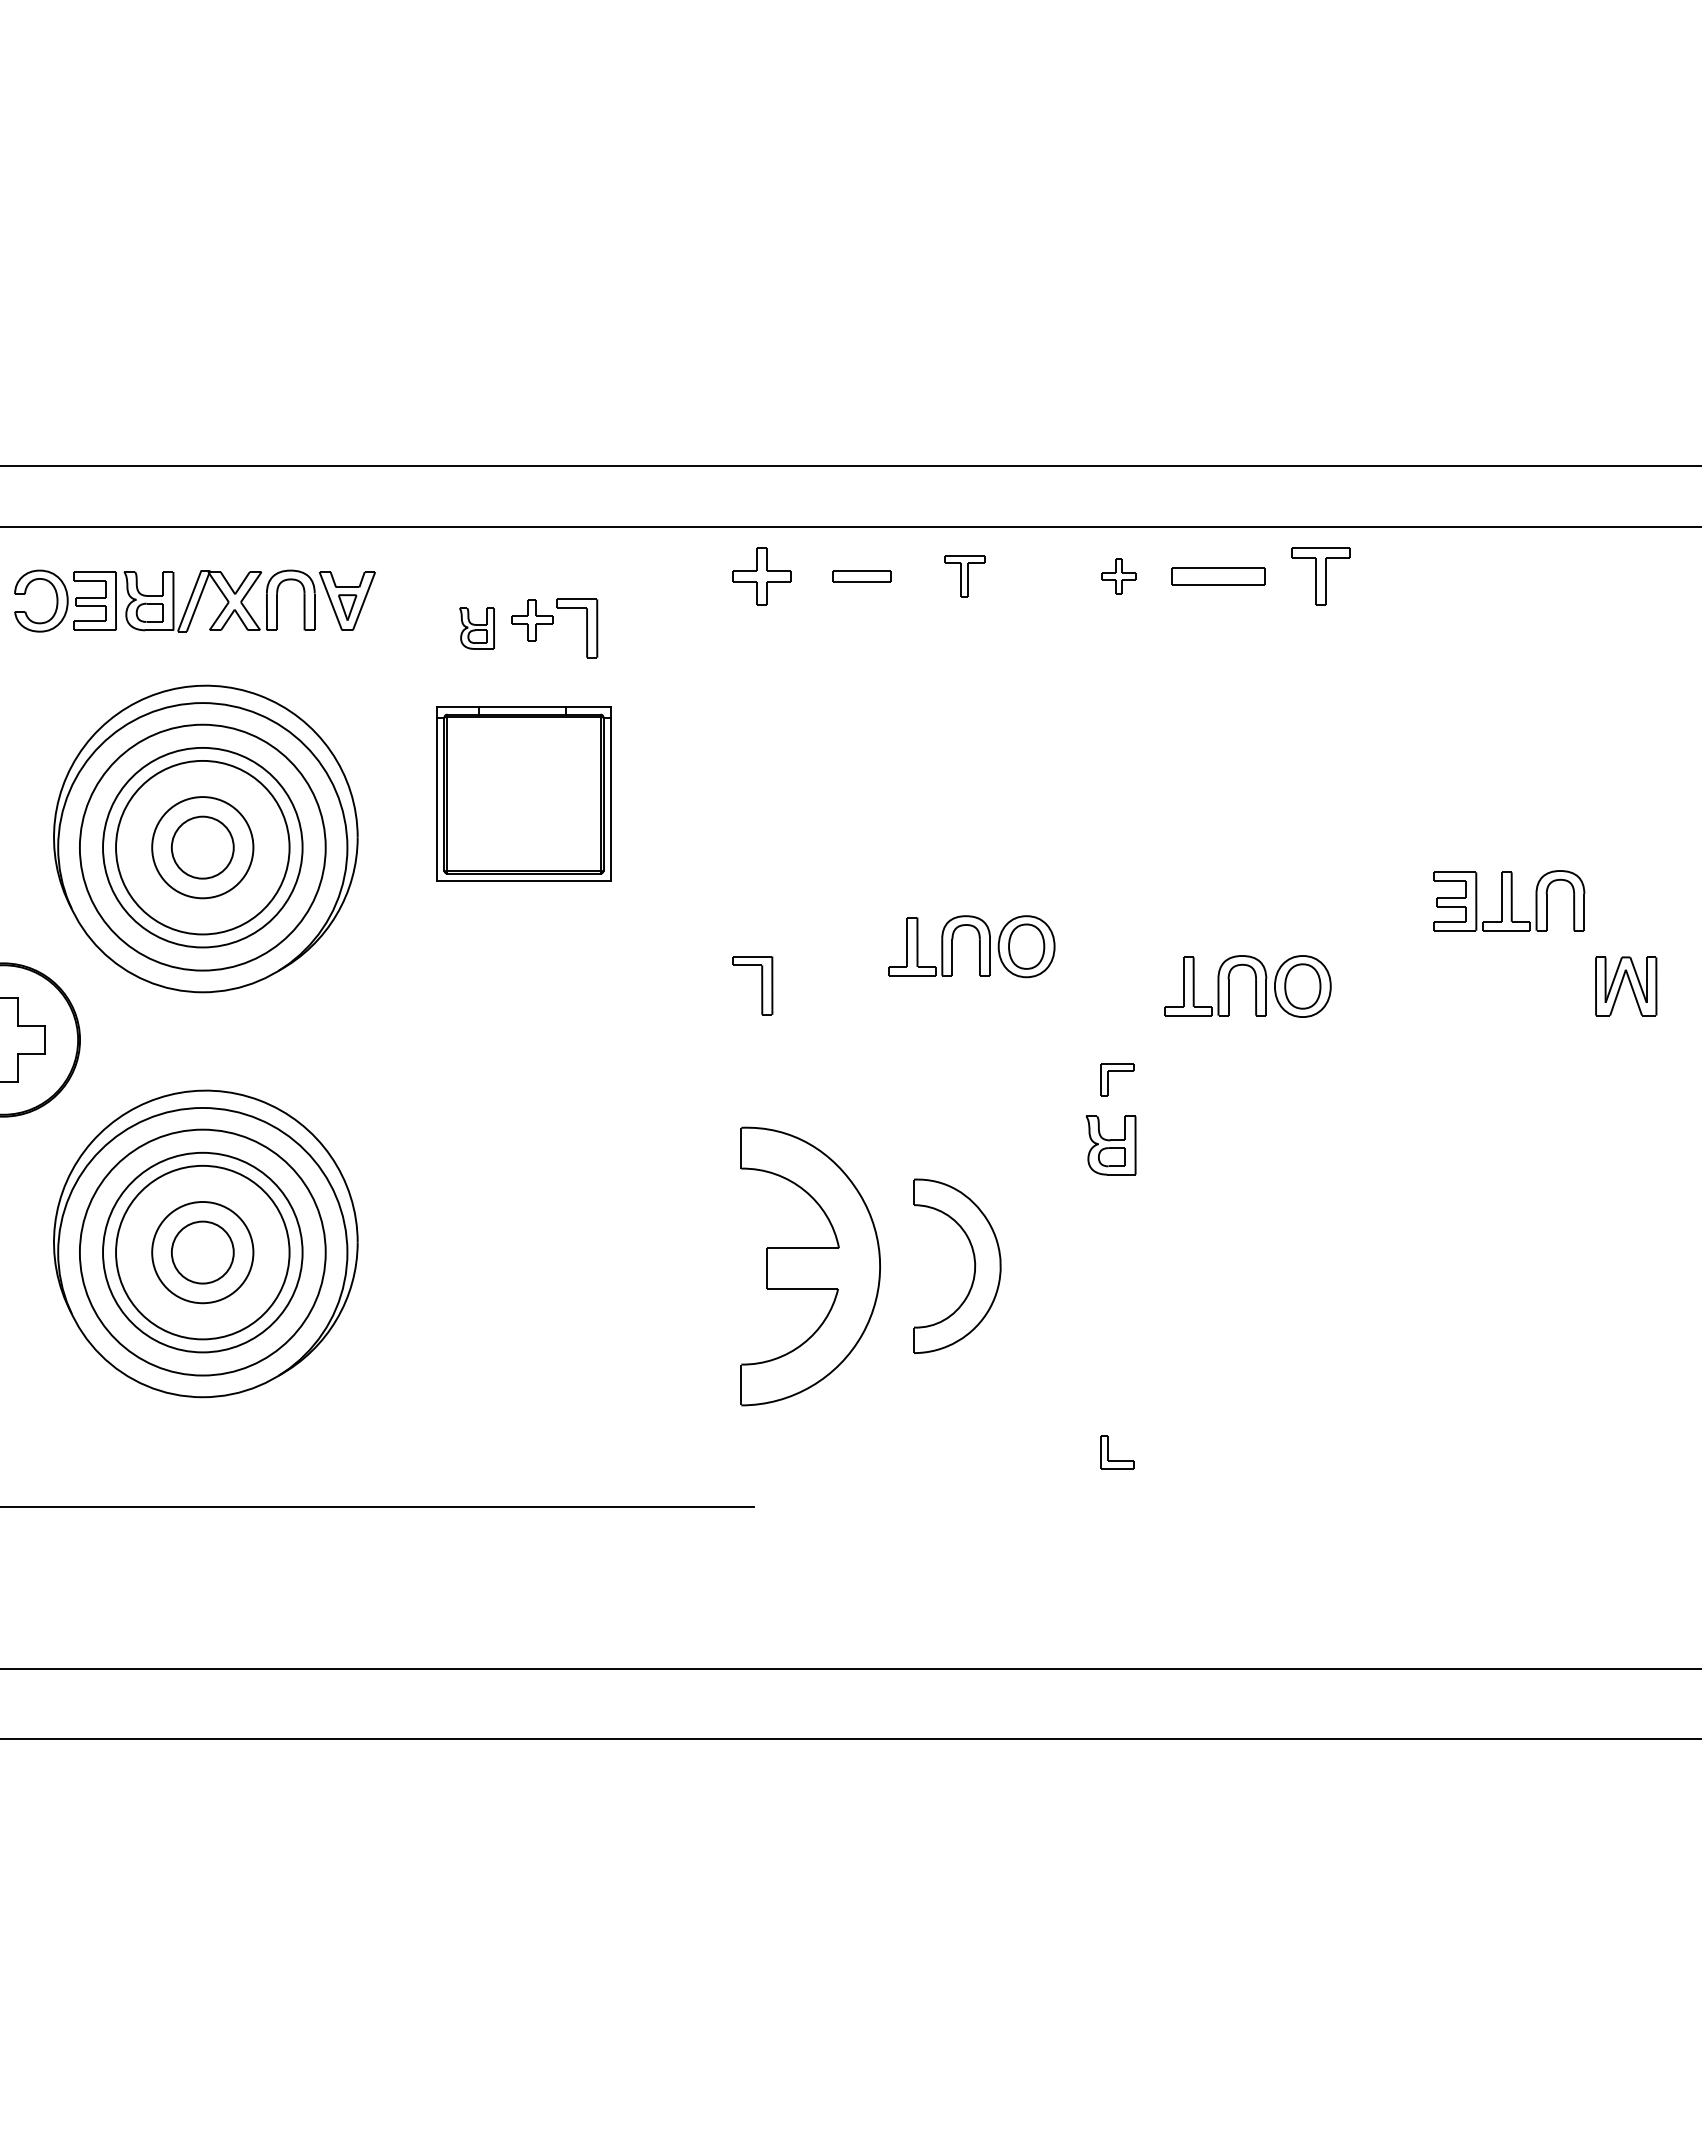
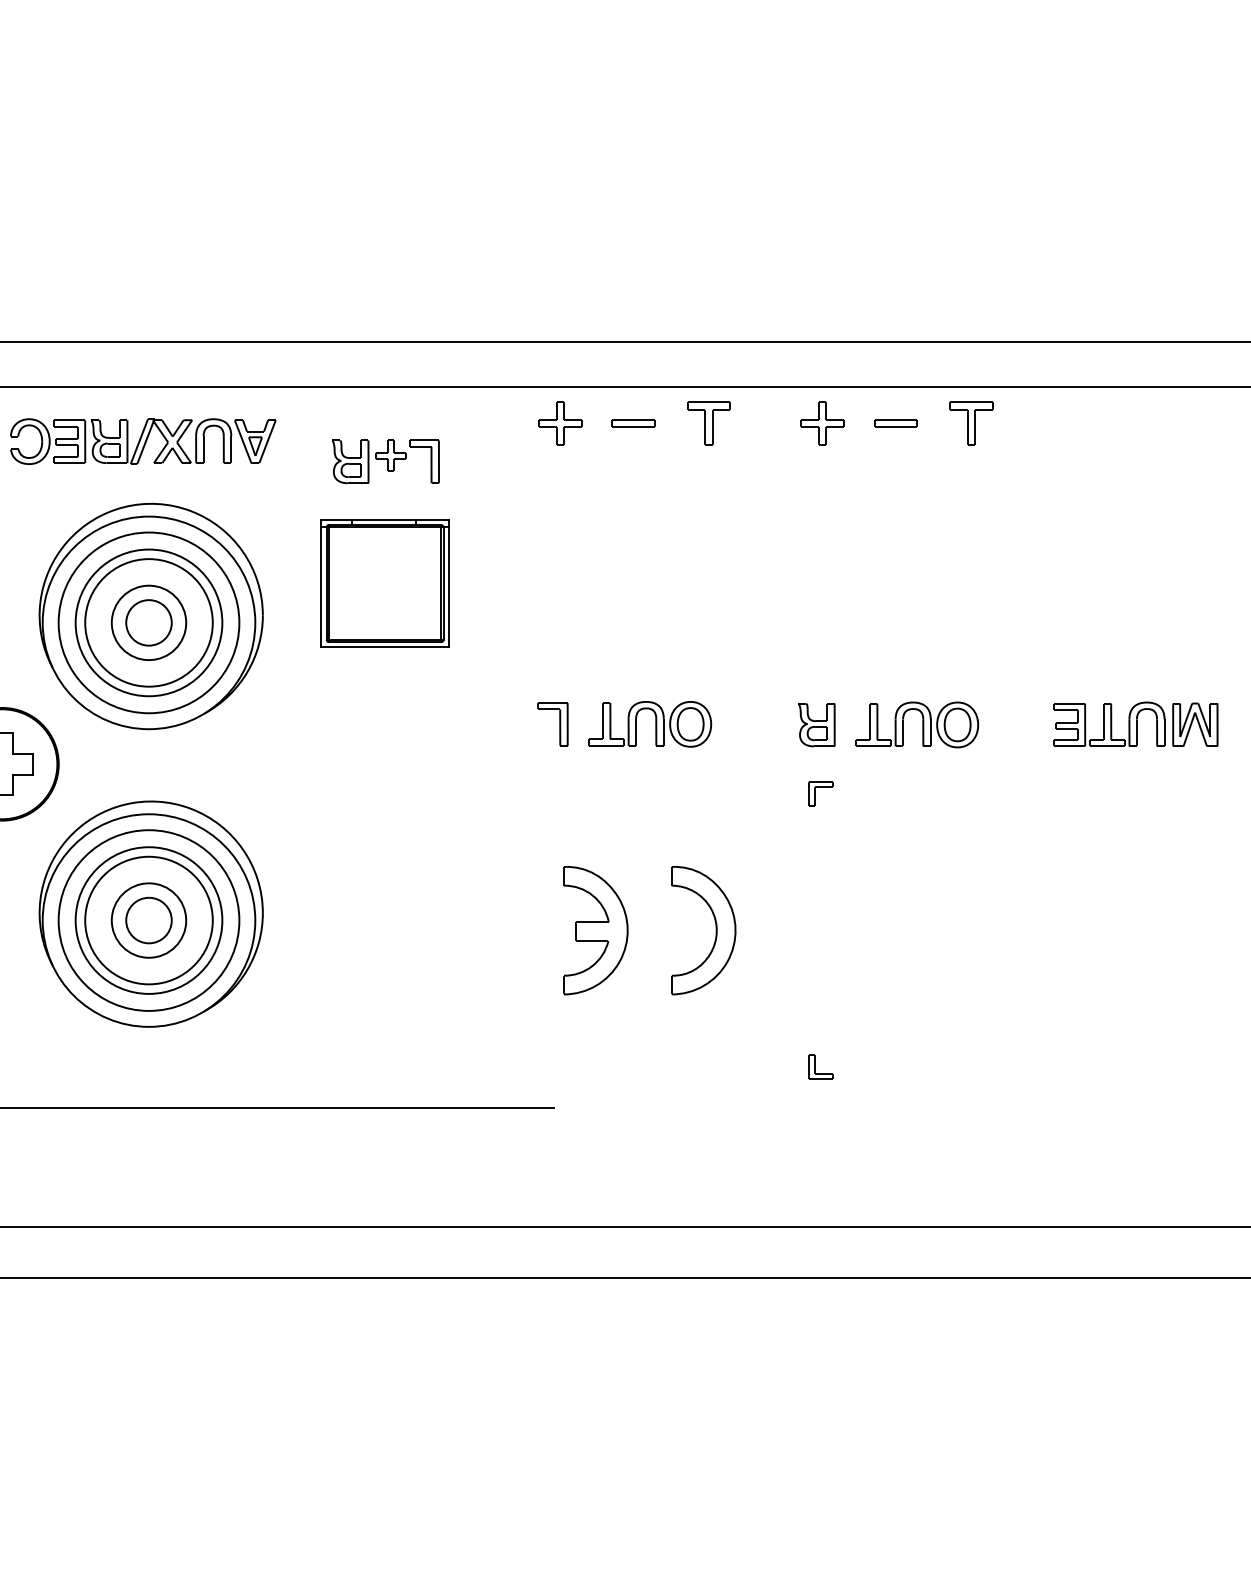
part: (964, 576) -> (708, 423), size x1.43
part: (1118, 576) -> (822, 423), size x1.67
part: (1218, 576) -> (895, 423), size x0.62
part: (476, 628) -> (350, 461), size x1.43
part: (1509, 900) -> (1109, 724), moved
part: (979, 946) -> (656, 724), moved
part: (1110, 1145) -> (816, 724), moved
part: (810, 1265) -> (595, 930), size x0.62

